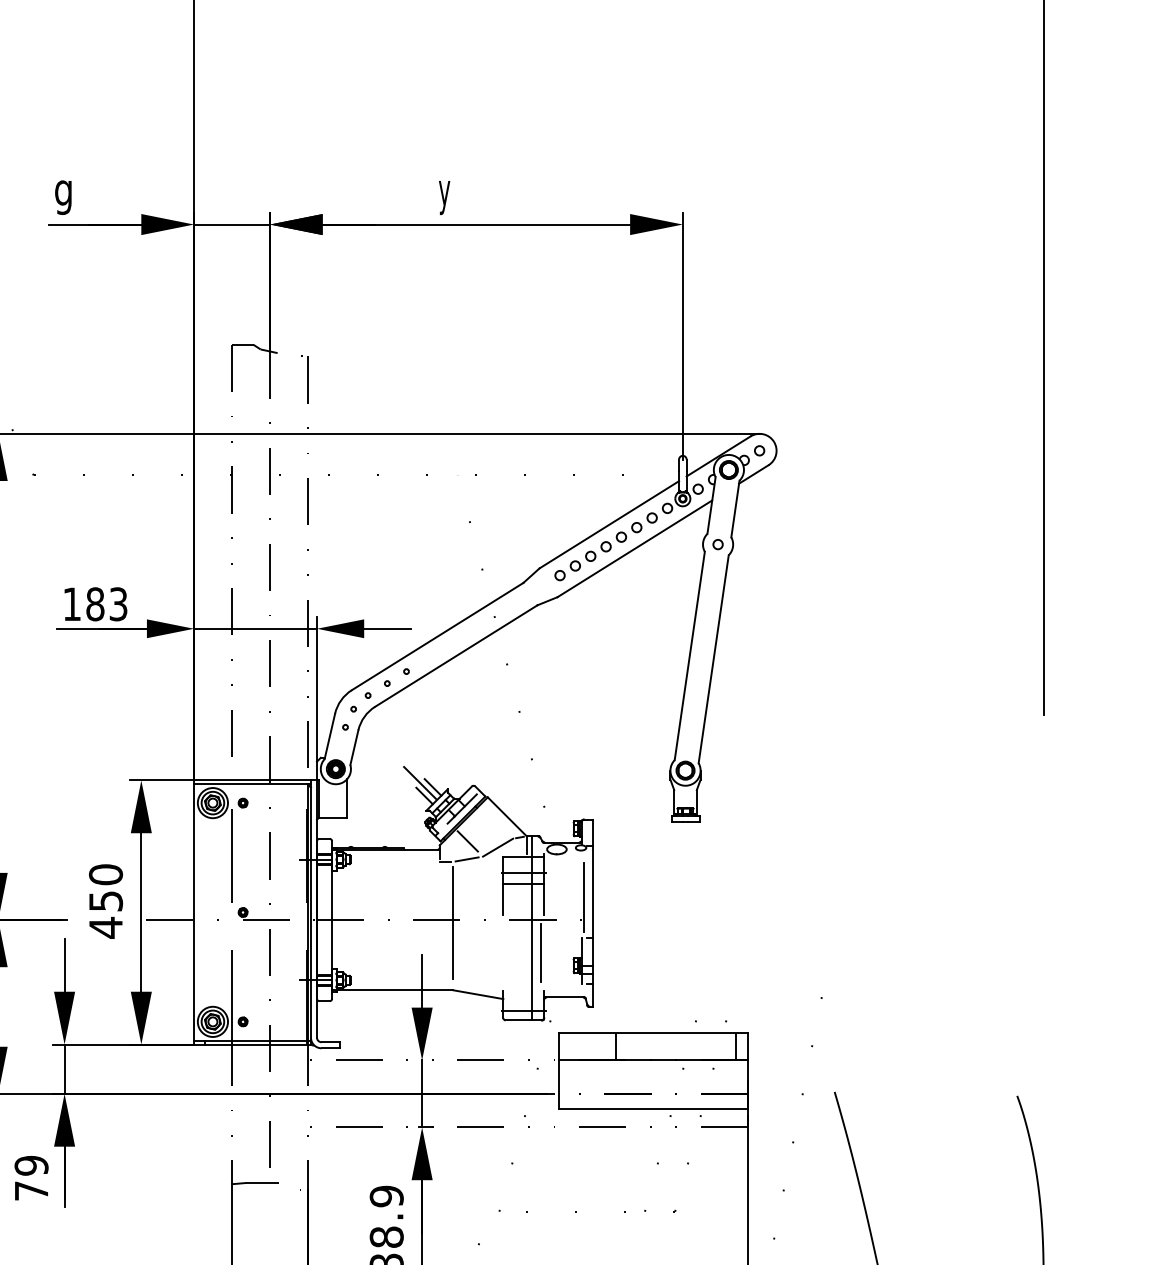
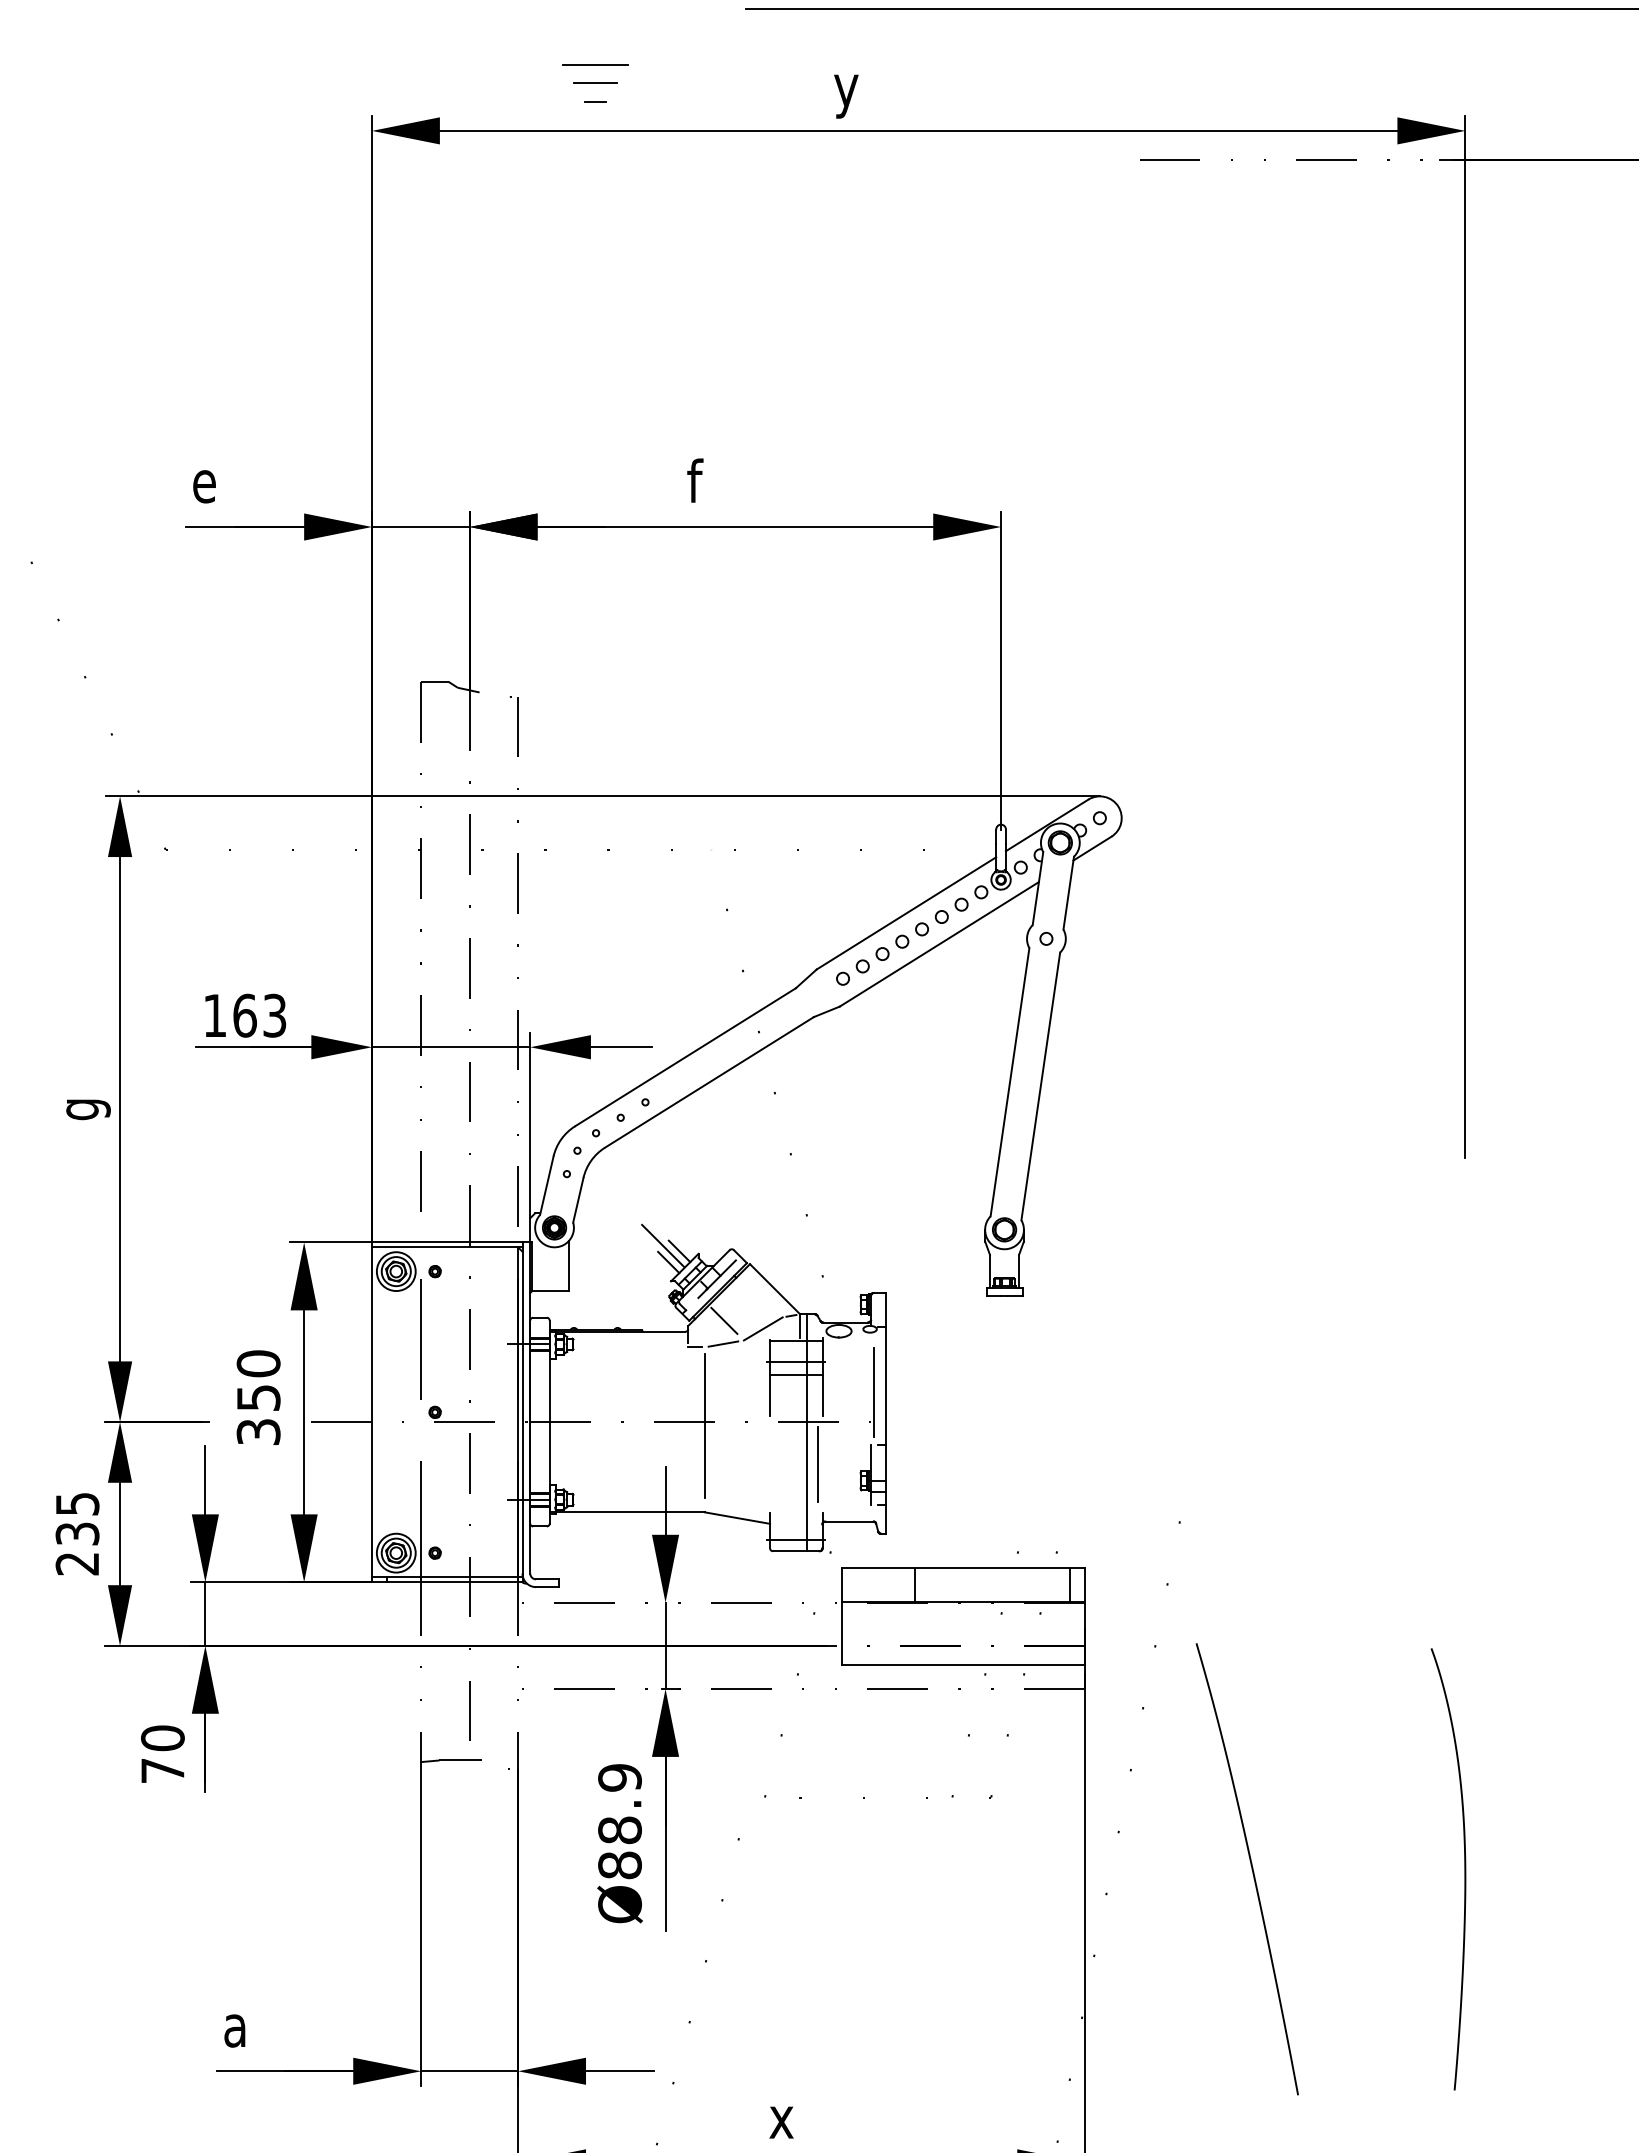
text: (445, 193) -> (695, 486), y -> f
text: (63, 197) -> (204, 492), g -> e
text: (95, 604) -> (245, 1015), 183 -> 163
text: (105, 928) -> (258, 1432), 450 -> 350
text: (31, 1165) -> (162, 1738), 79 -> 70

